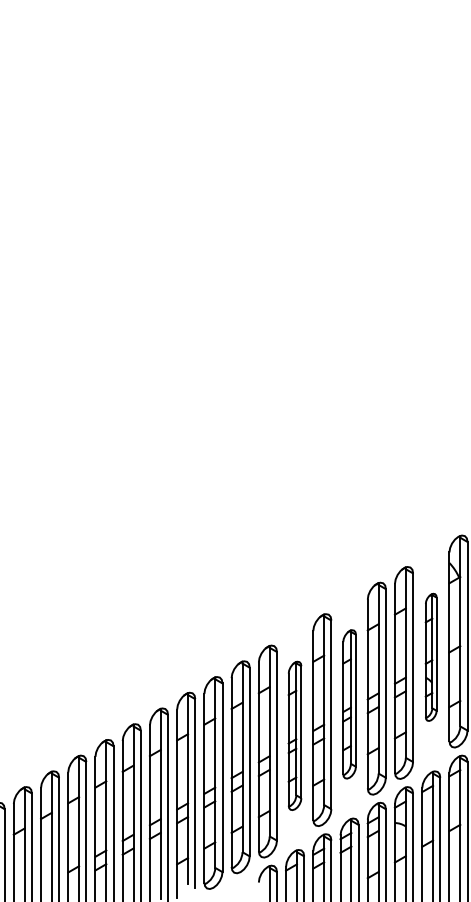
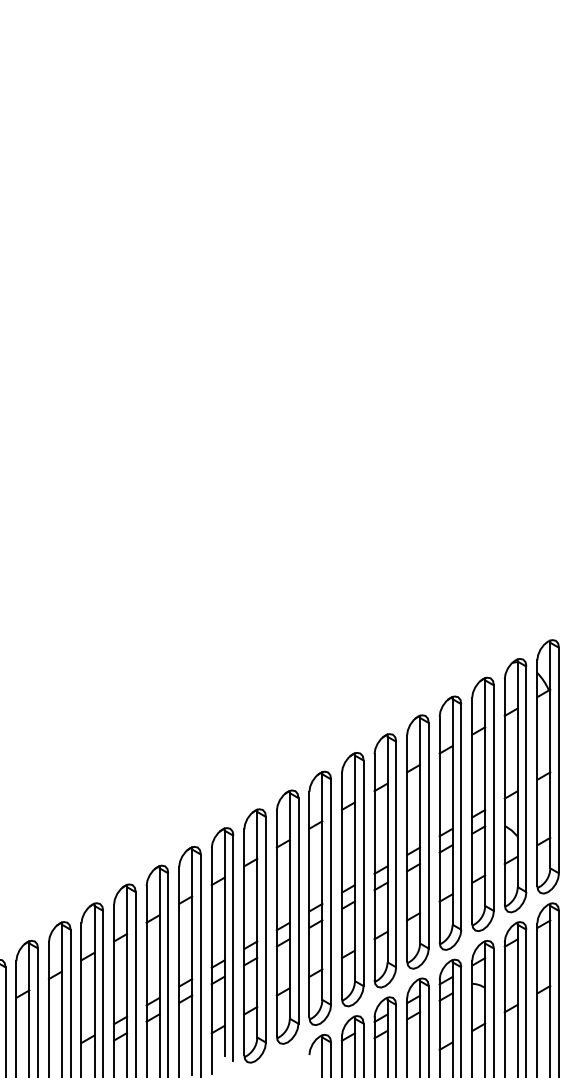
part: (431, 657) -> (515, 785), size x1.67
part: (349, 703) -> (417, 841), size x1.43
part: (294, 735) -> (352, 879), size x1.43

